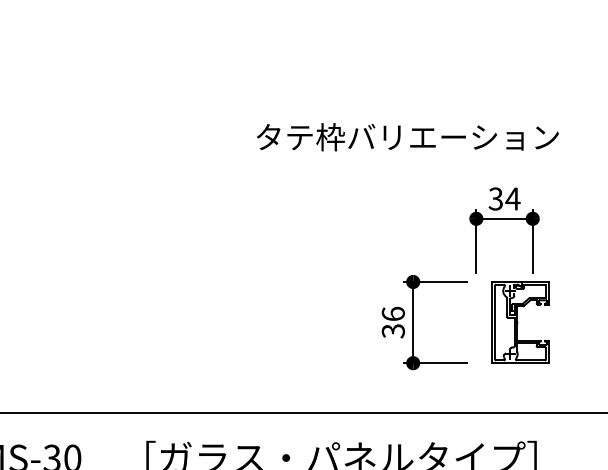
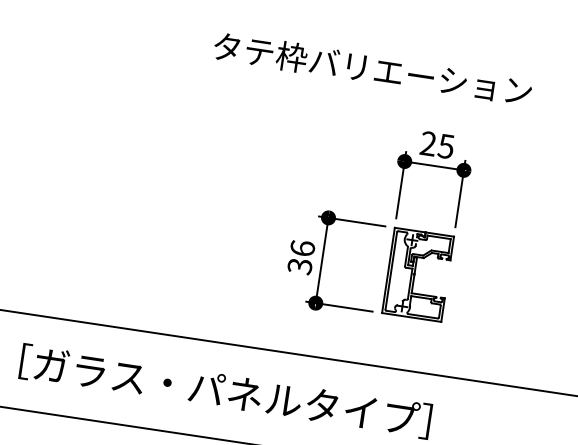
text: (407, 137) -> (372, 69), moved
text: (504, 198) -> (437, 144), 34 -> 25
part: (520, 322) -> (417, 274), moved

